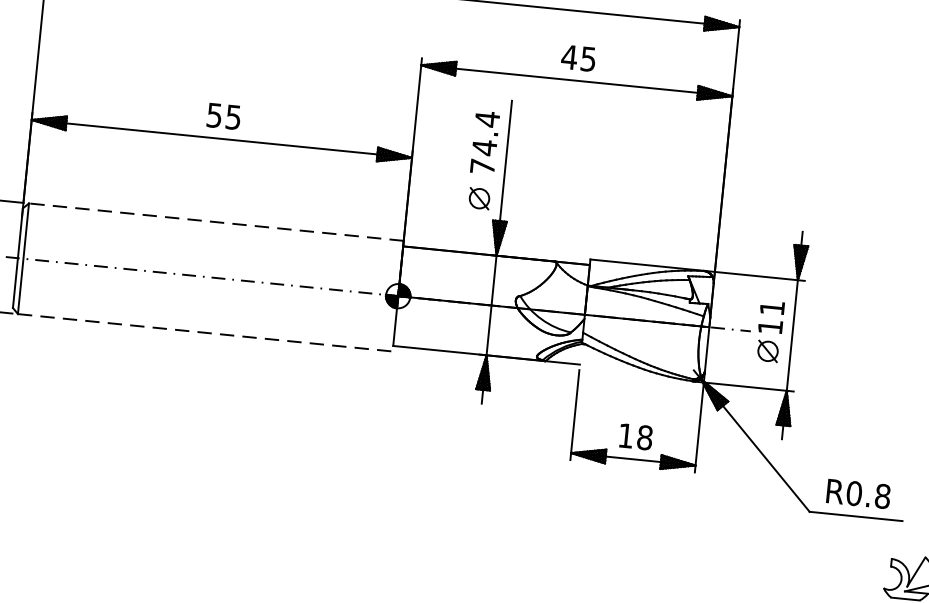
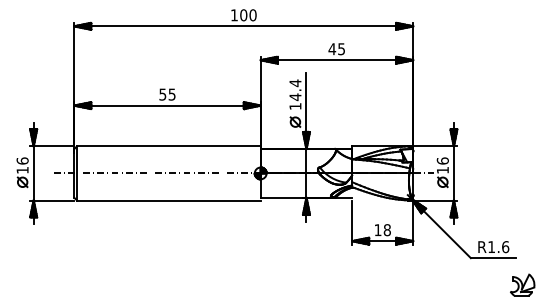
text: (482, 166) -> (295, 106), 74.4 -> 14.4
line: (215, 222) -> (168, 146), dashed -> solid
text: (771, 306) -> (442, 160), 11 -> 16
line: (204, 332) -> (168, 200), dashed -> solid
text: (868, 495) -> (498, 247), R0.8 -> R1.6

